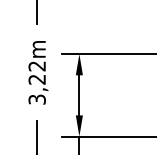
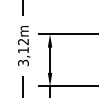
text: (37, 79) -> (23, 50), 3,22m -> 3,12m

